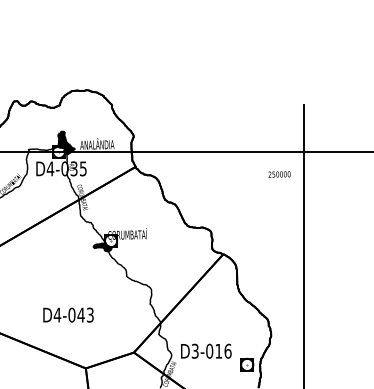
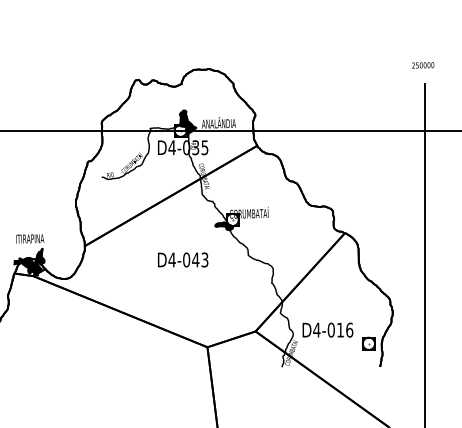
text: (279, 174) -> (423, 65), moved
text: (68, 314) -> (183, 259), moved
text: (194, 350) -> (316, 329), D3-016 -> D4-016

